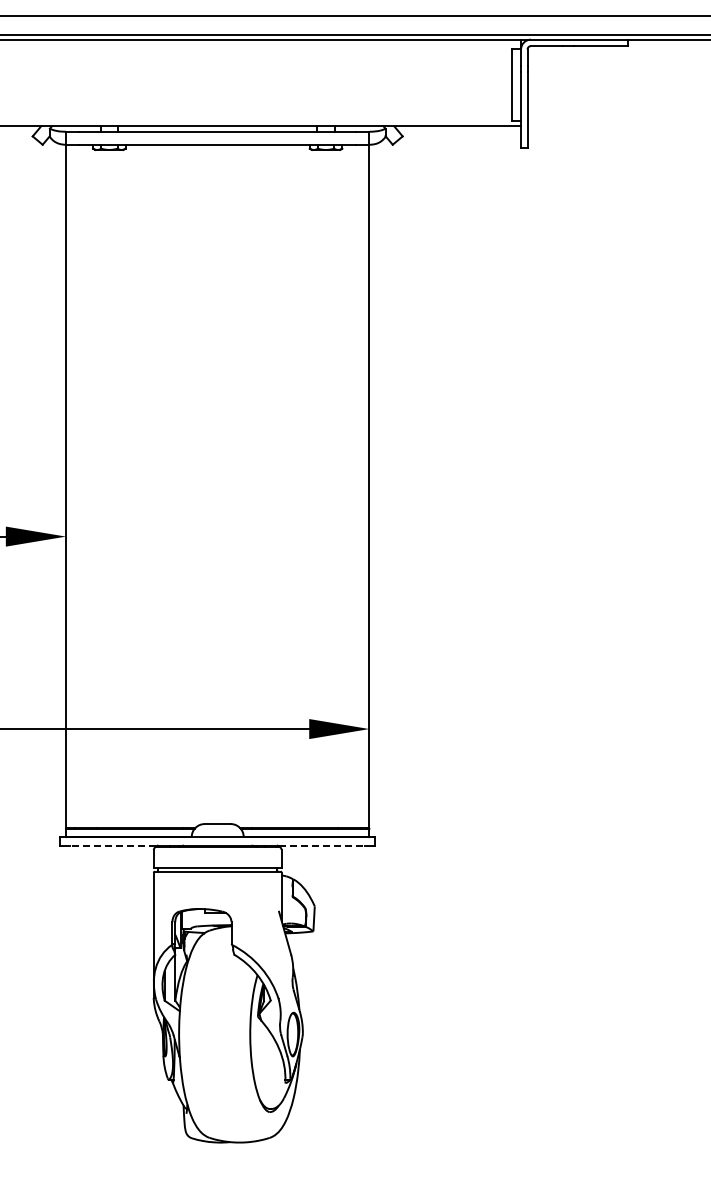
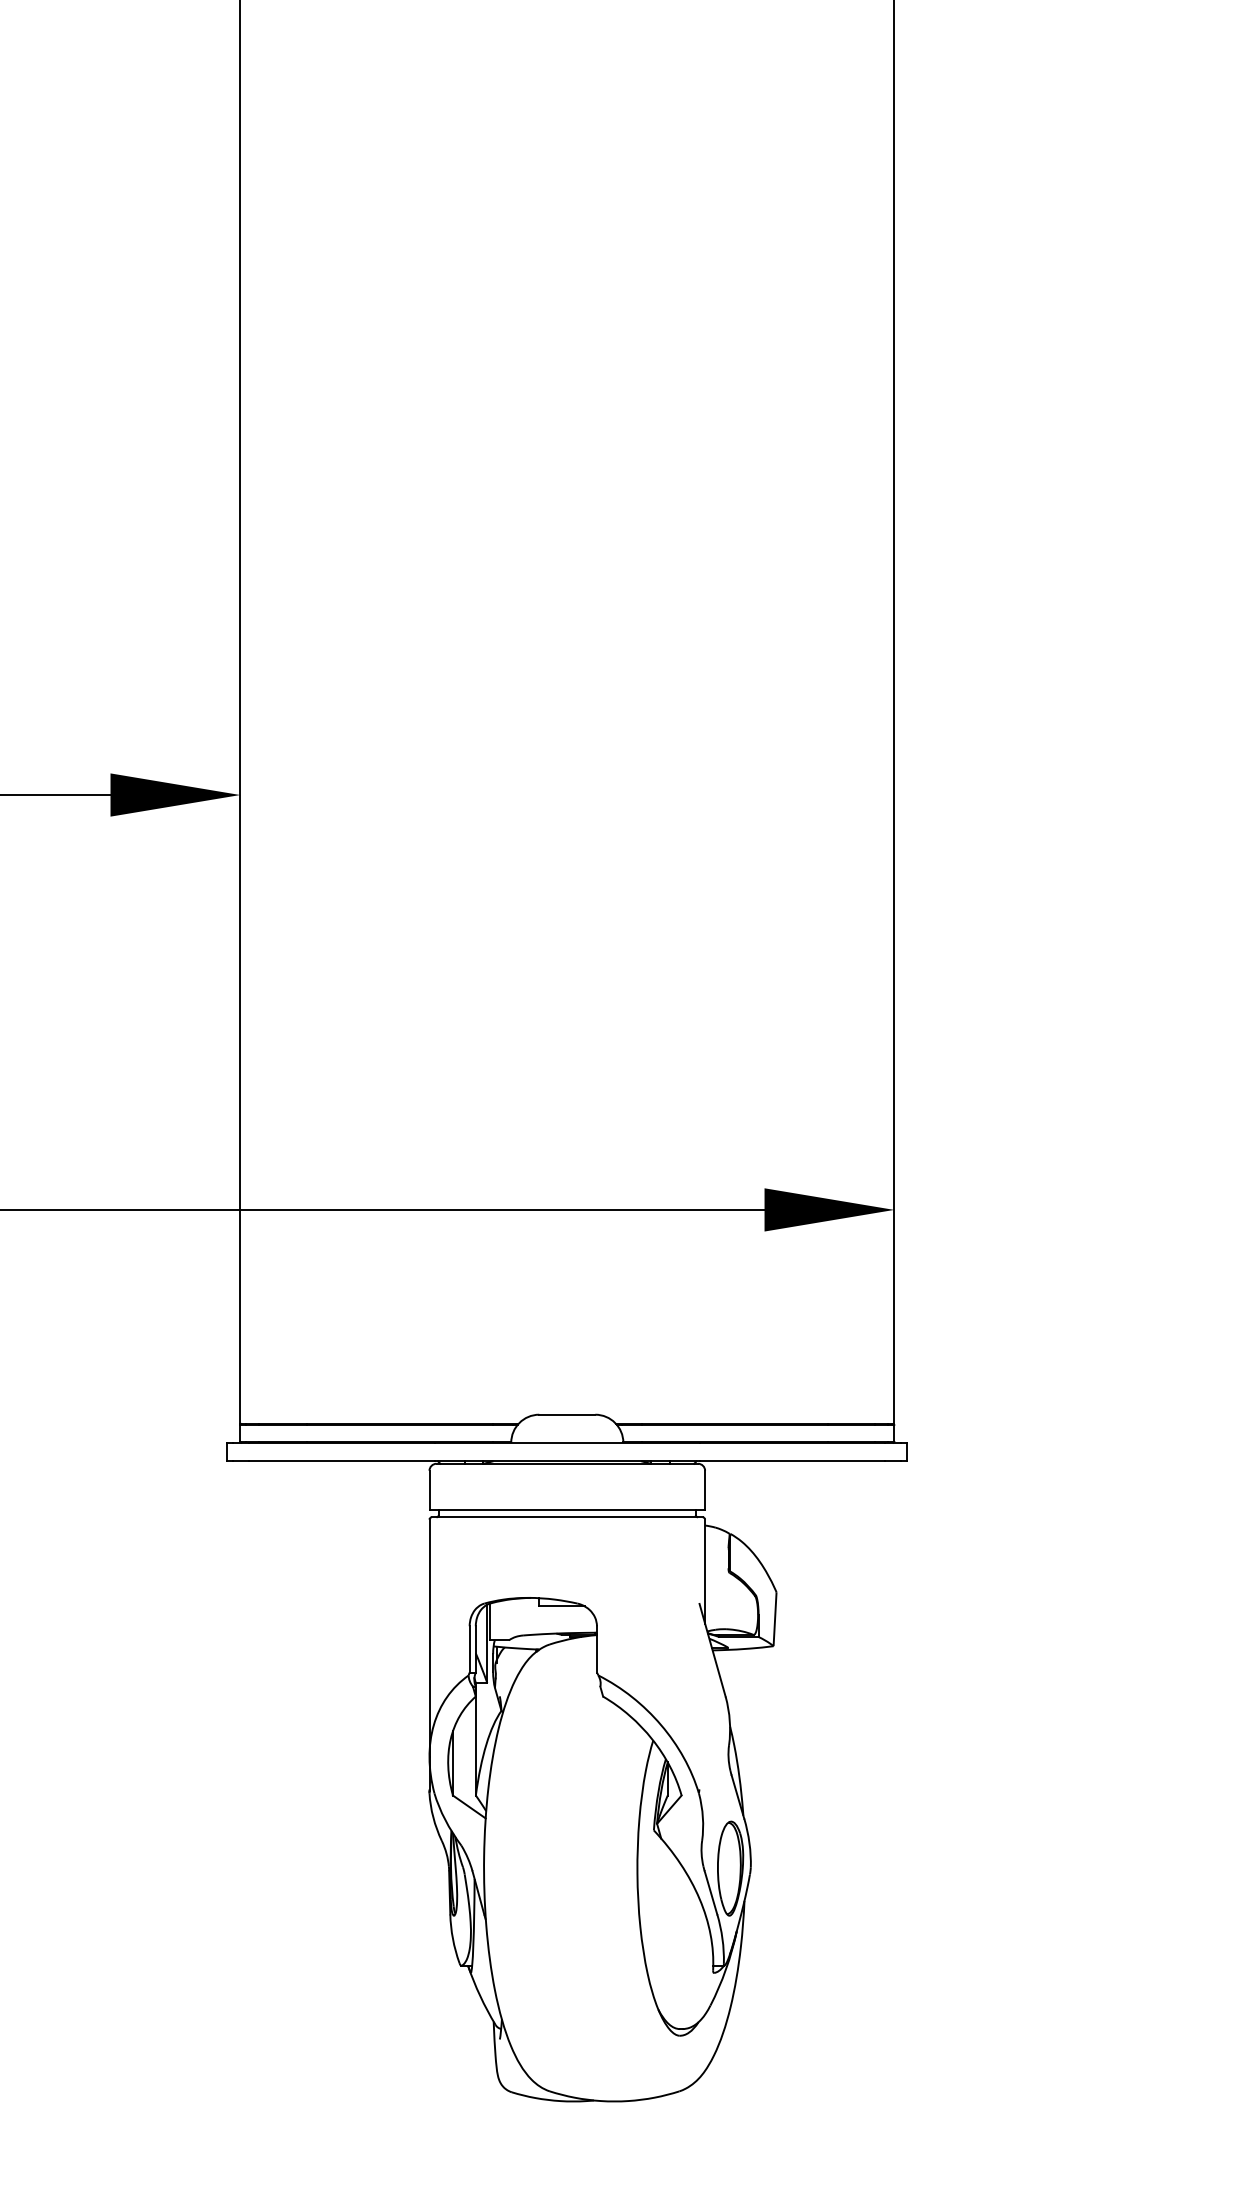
line: (112, 845) -> (340, 1460), dashed -> solid
line: (322, 845) -> (793, 1460), dashed -> solid

